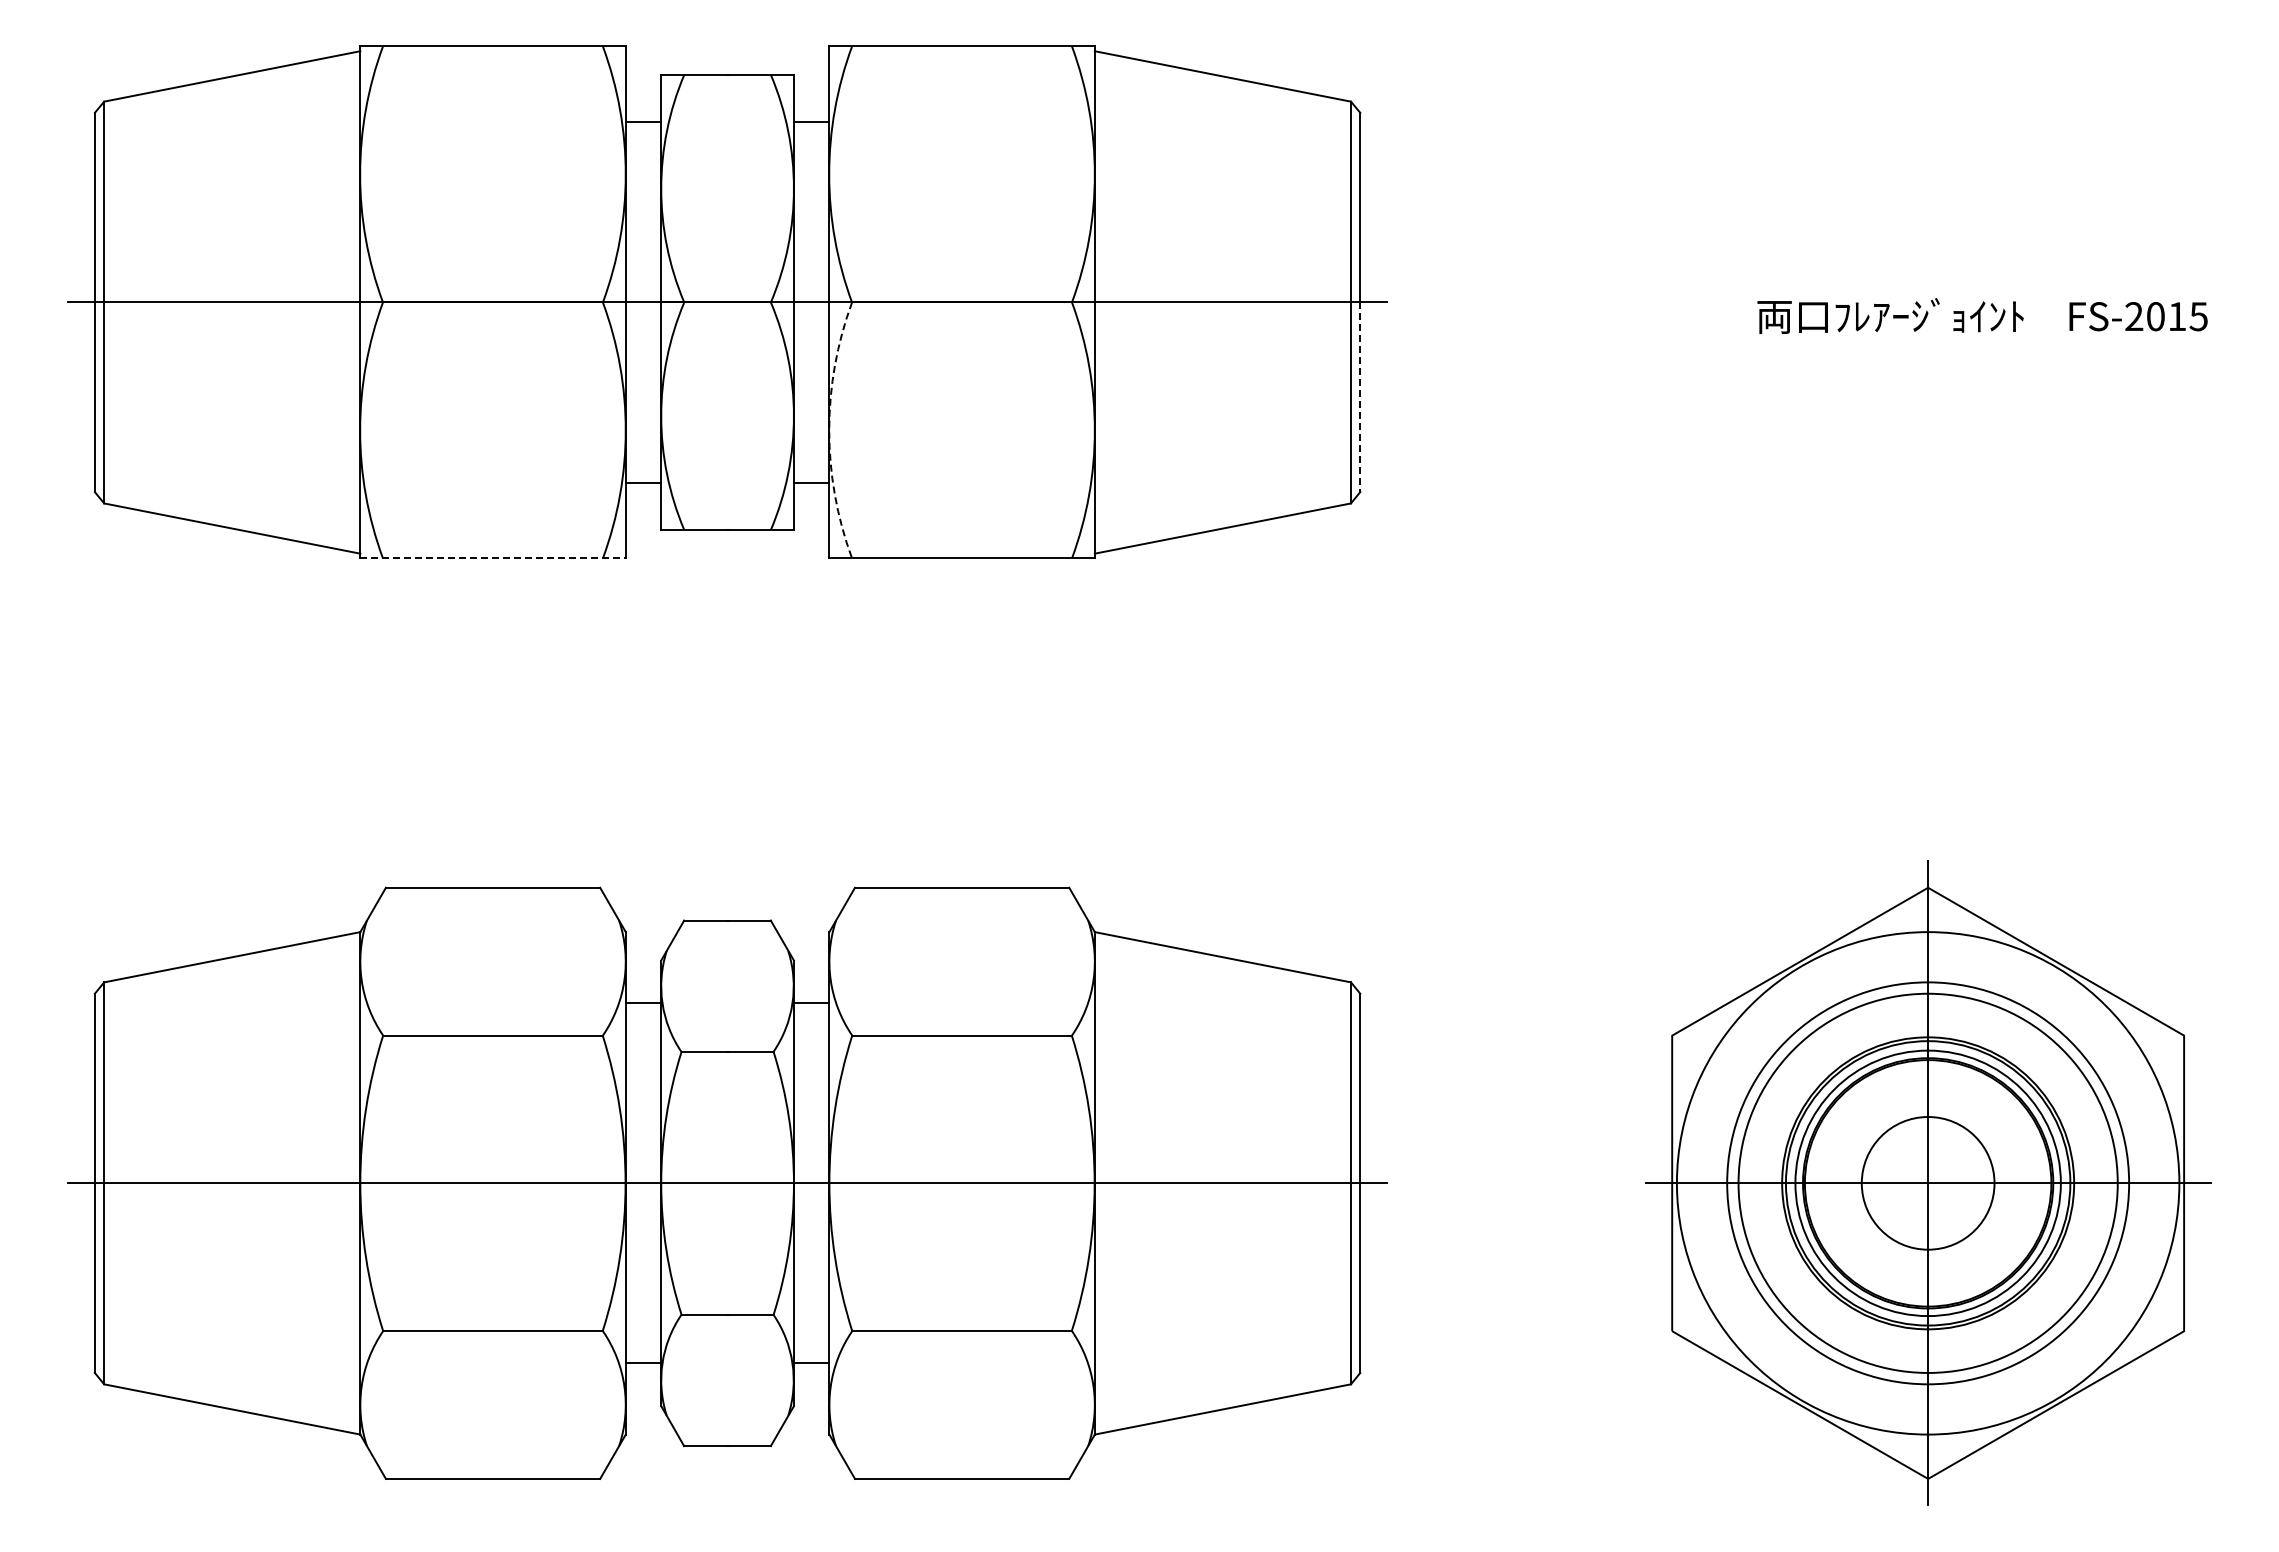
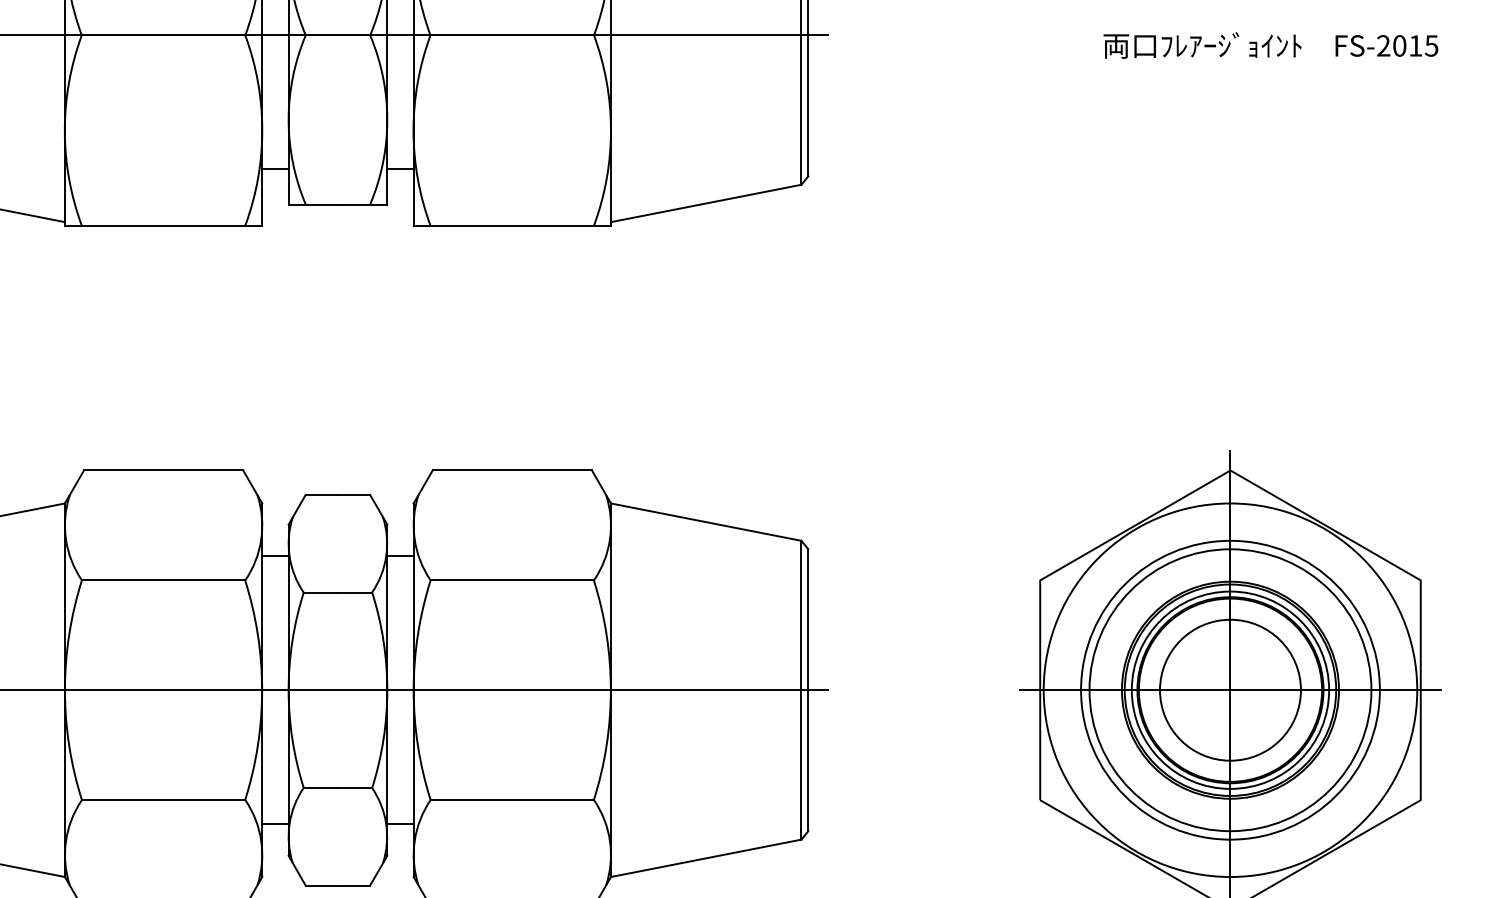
line: (1360, 397) -> (808, 106), dashed -> solid
arc: (829, 430) -> (413, 130), dashed -> solid
line: (493, 558) -> (163, 225), dashed -> solid
circle: (1927, 1183) -> (1229, 690), size x1.43

